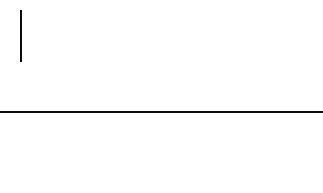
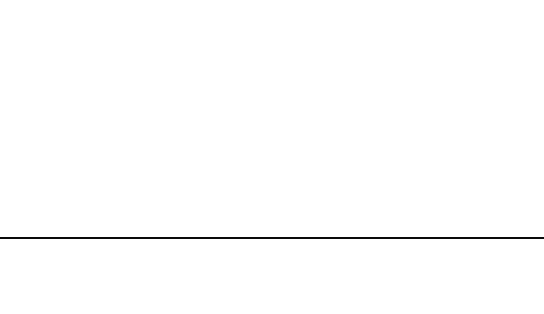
line: (21, 35) -> (14, 93), removed

